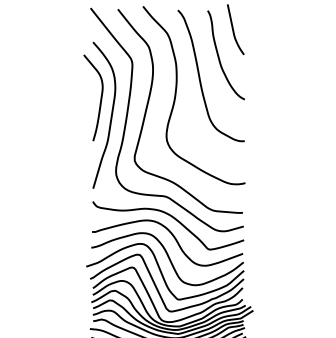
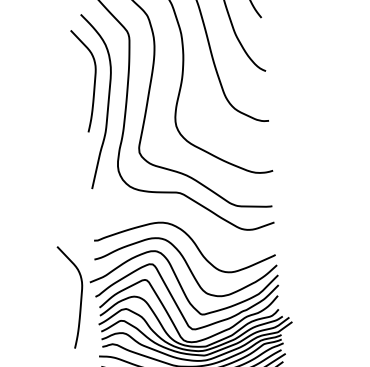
curve: (174, 219) -> (191, 219), removed
curve: (77, 277) -> (80, 296), added

